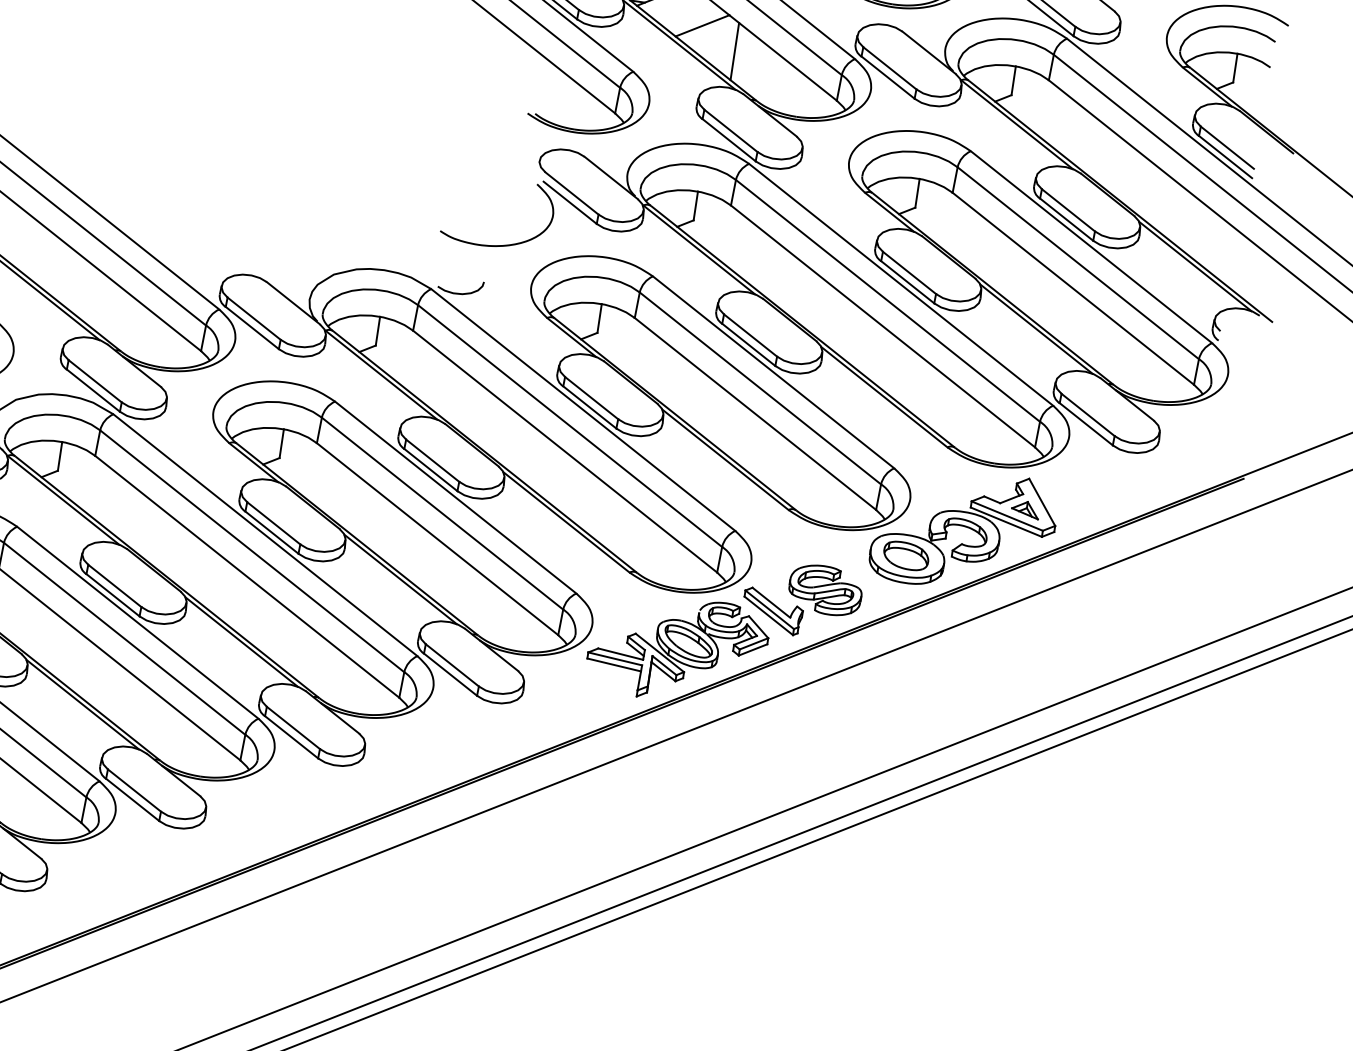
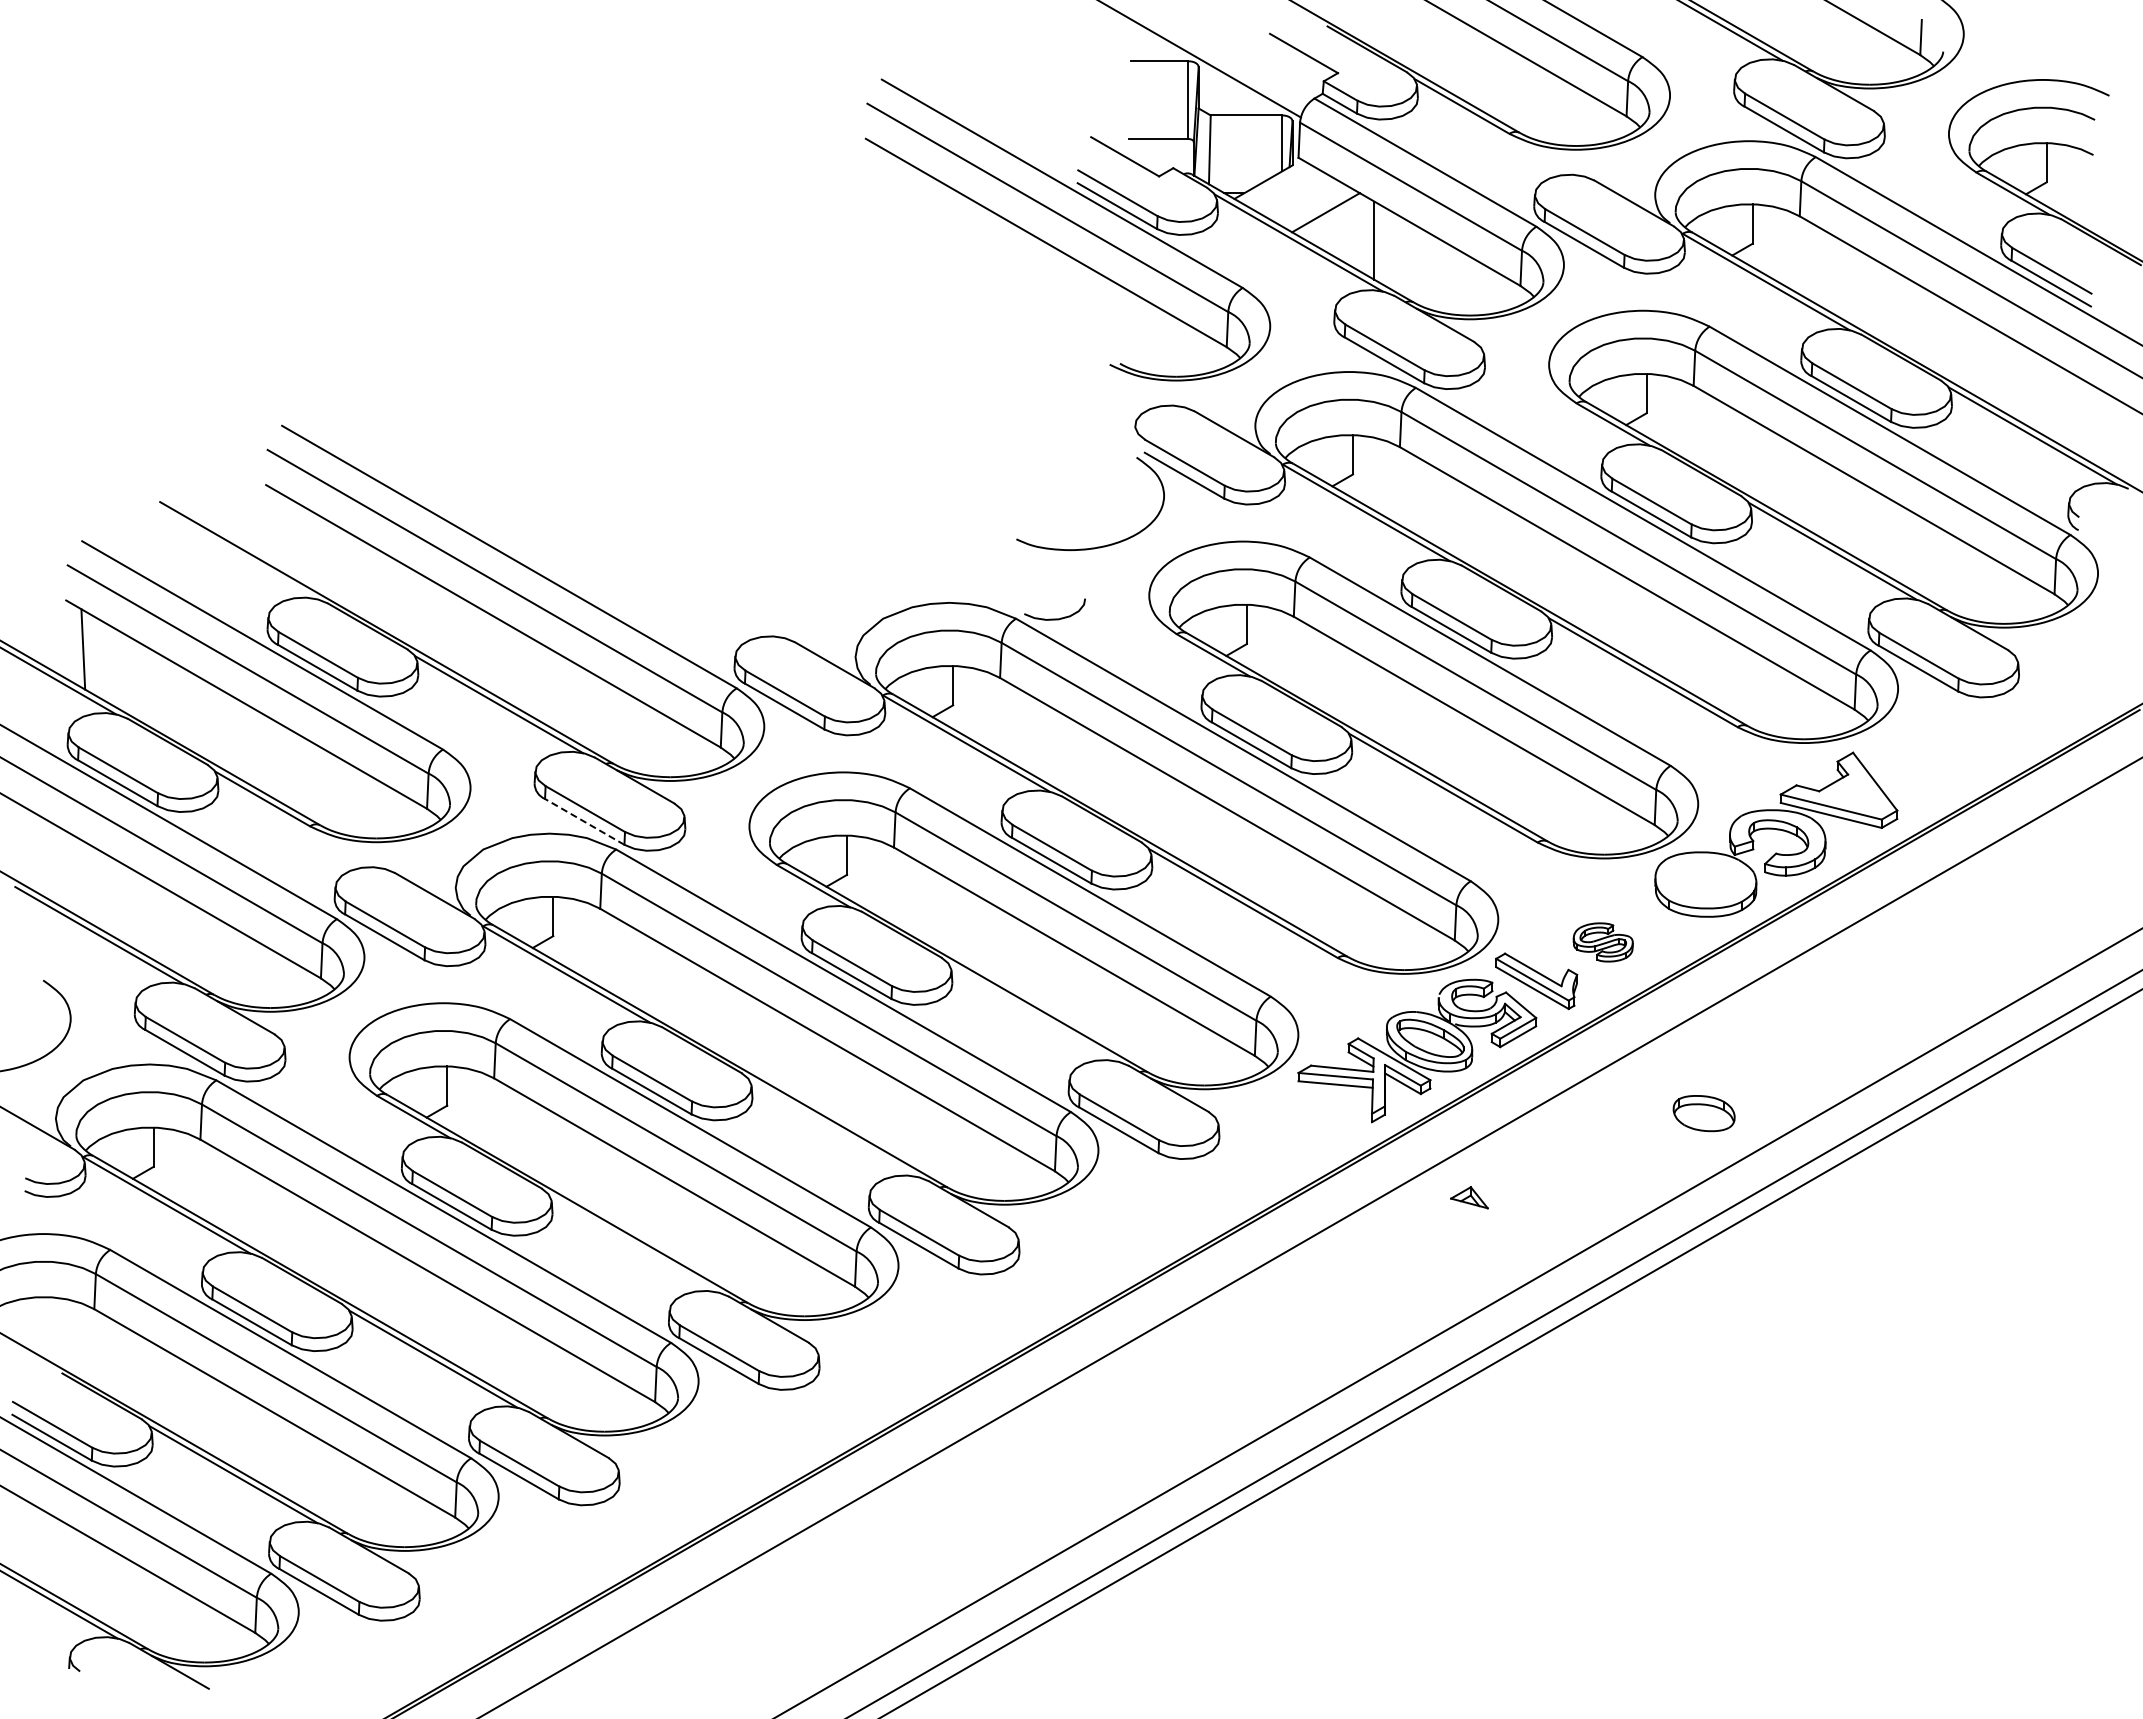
line: (93, 390) -> (584, 821), solid -> dashed
part: (1025, 509) -> (1469, 1197), moved
part: (905, 555) -> (1703, 1113), moved
line: (400, 579) -> (1033, 1012), removed
part: (825, 590) -> (1603, 942), size x0.6
line: (242, 641) -> (833, 1127), removed
line: (82, 704) -> (633, 1243), removed

